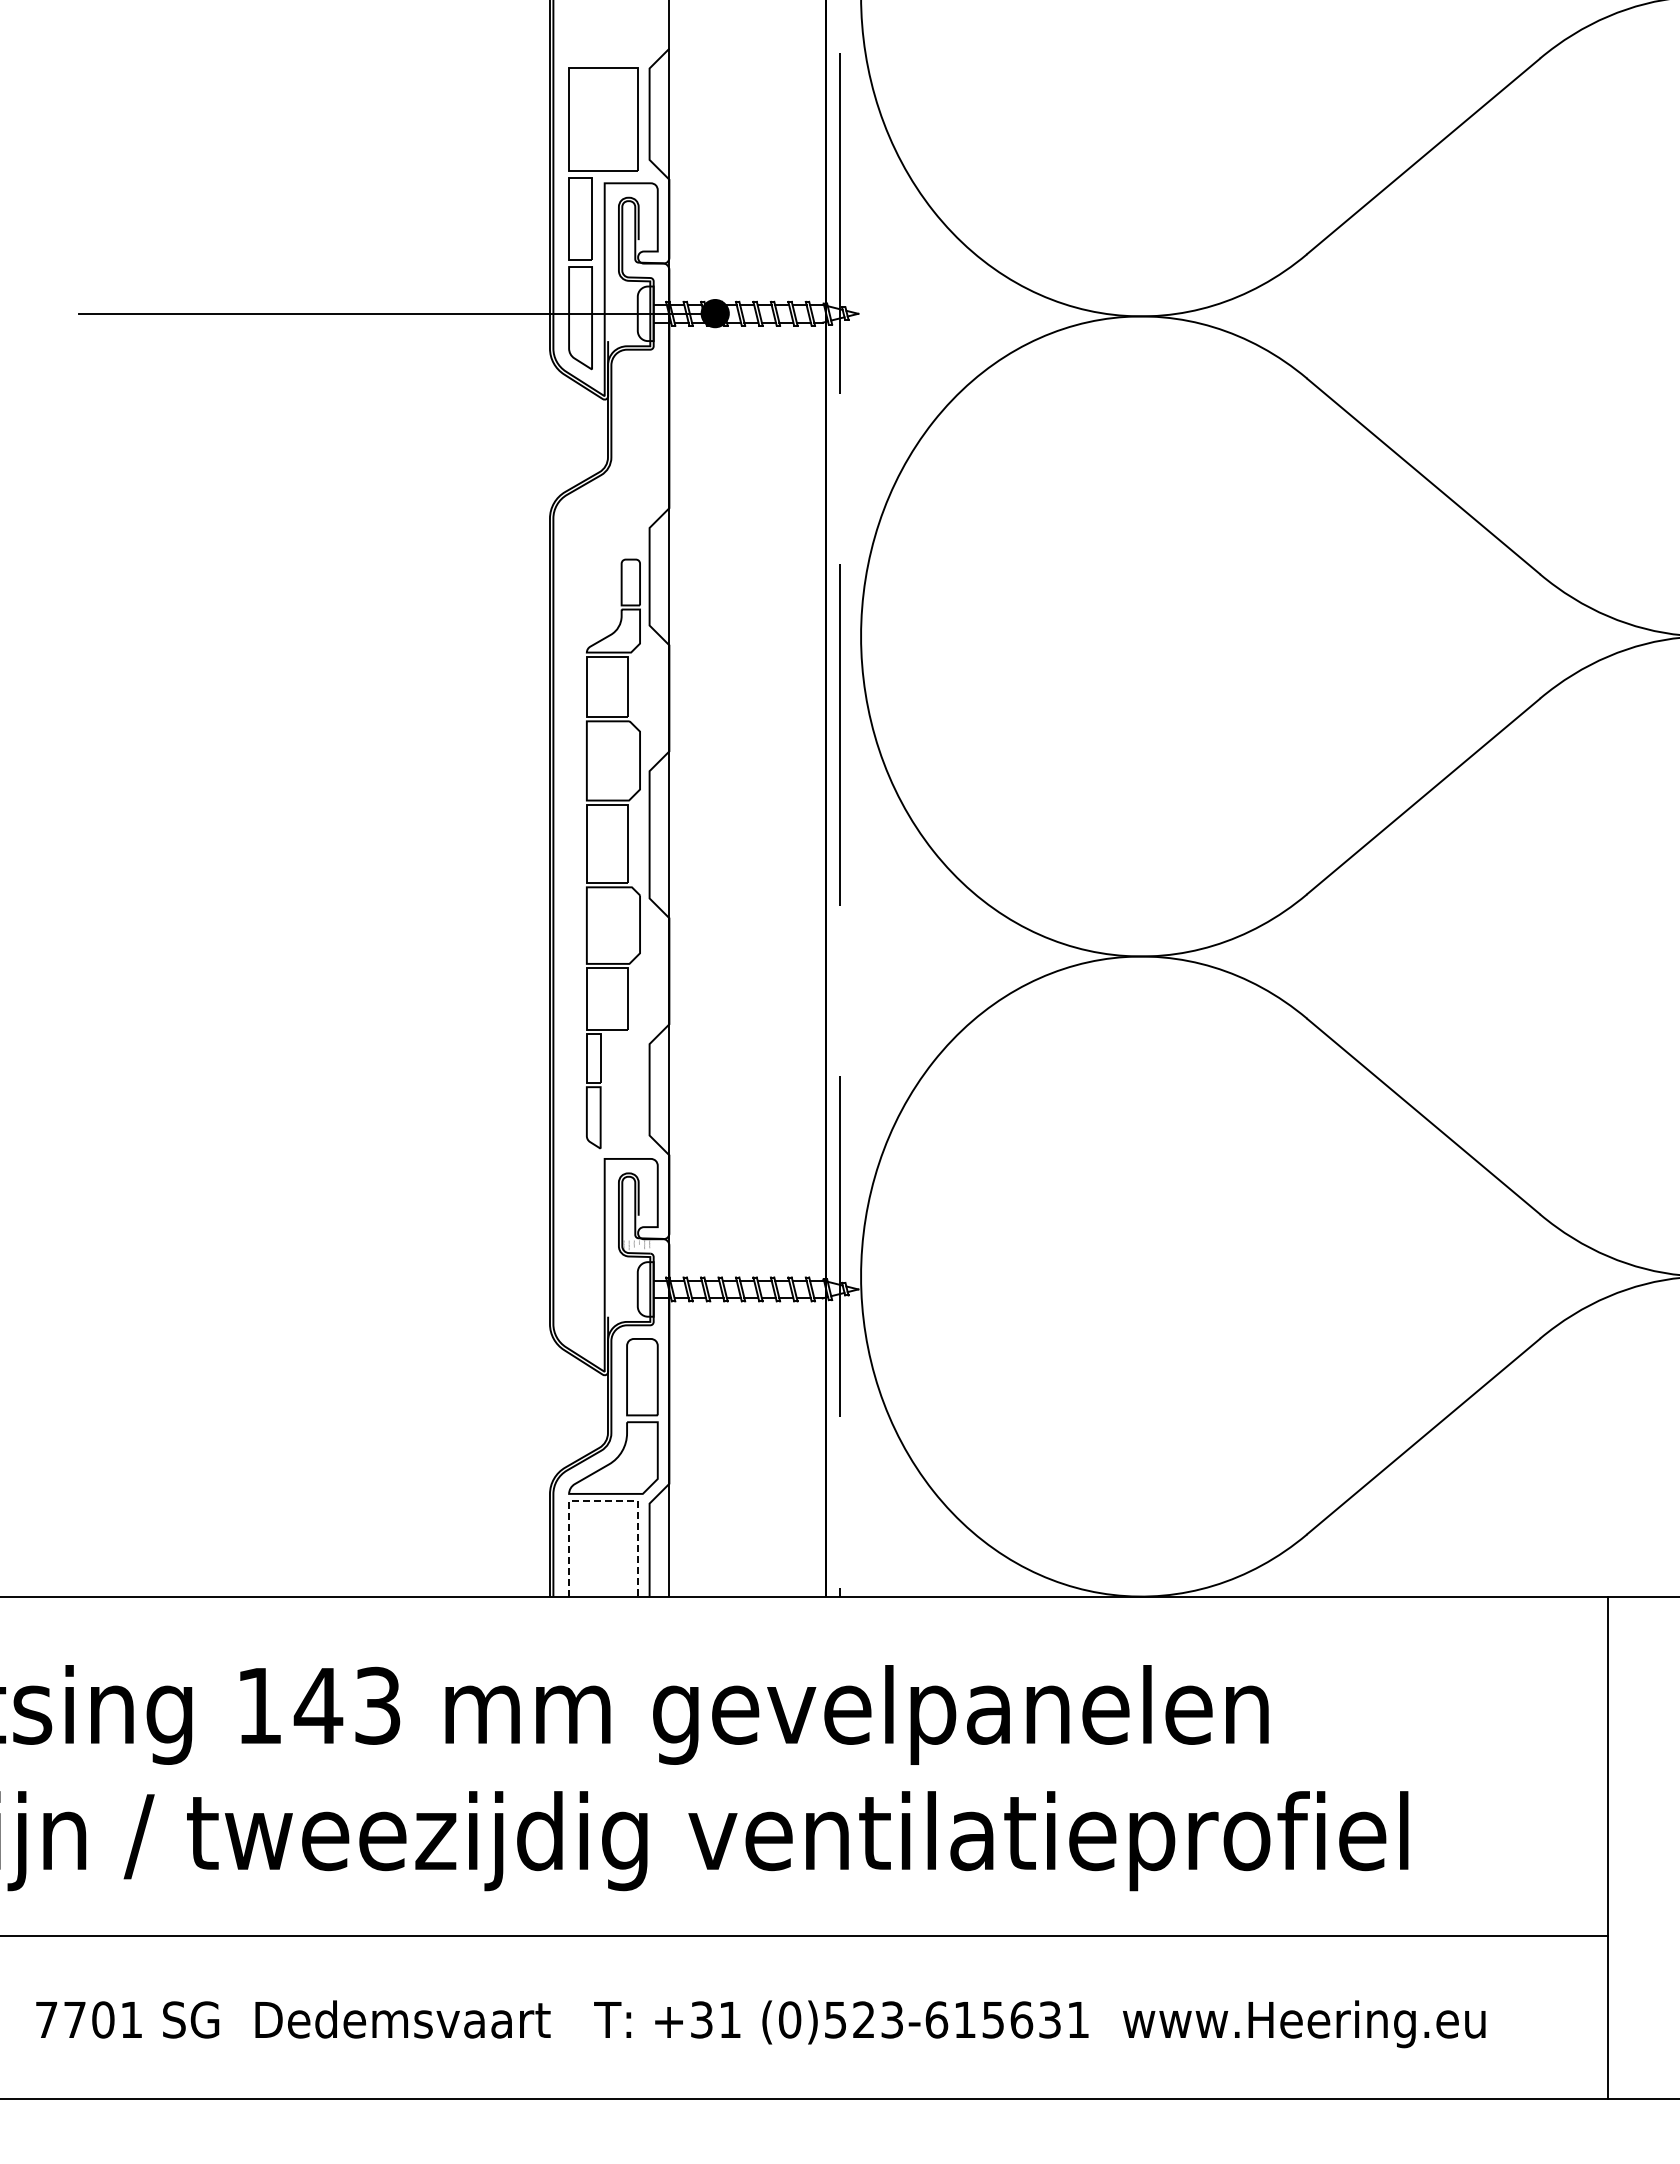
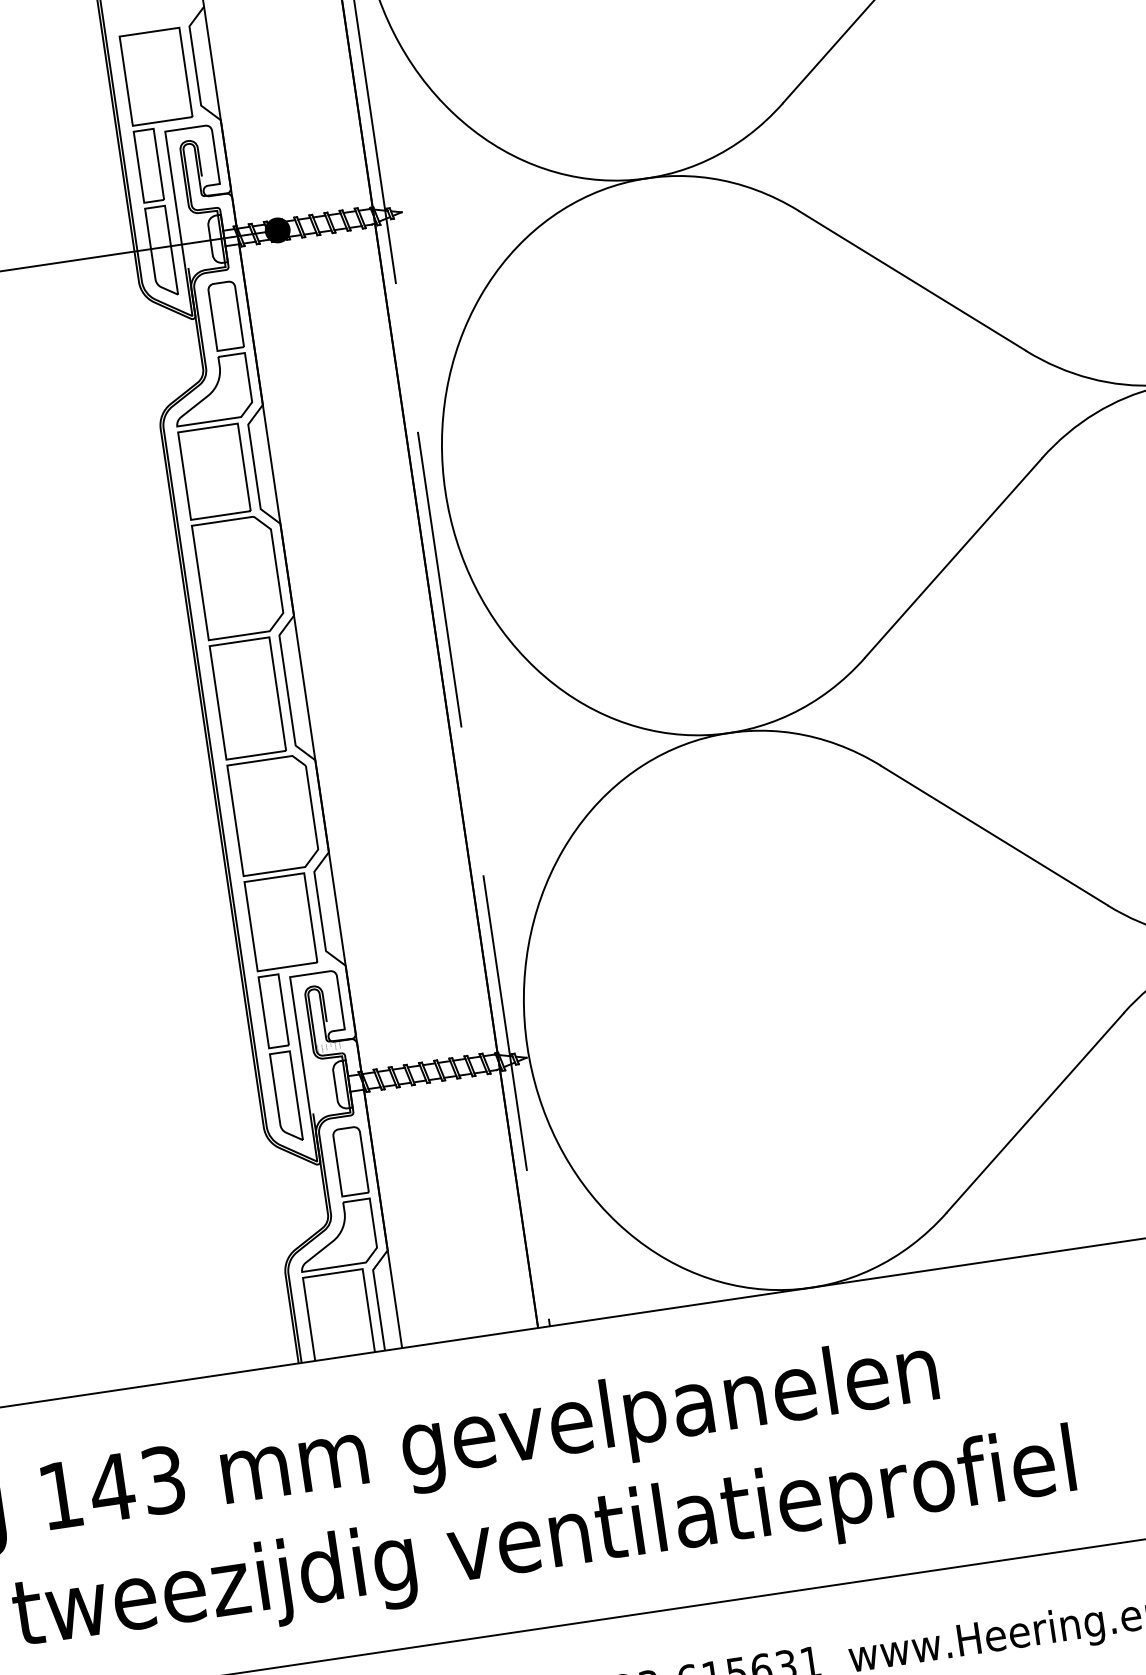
part: (613, 853) -> (258, 711), size x1.67
line: (604, 1500) -> (333, 1273), dashed -> solid

